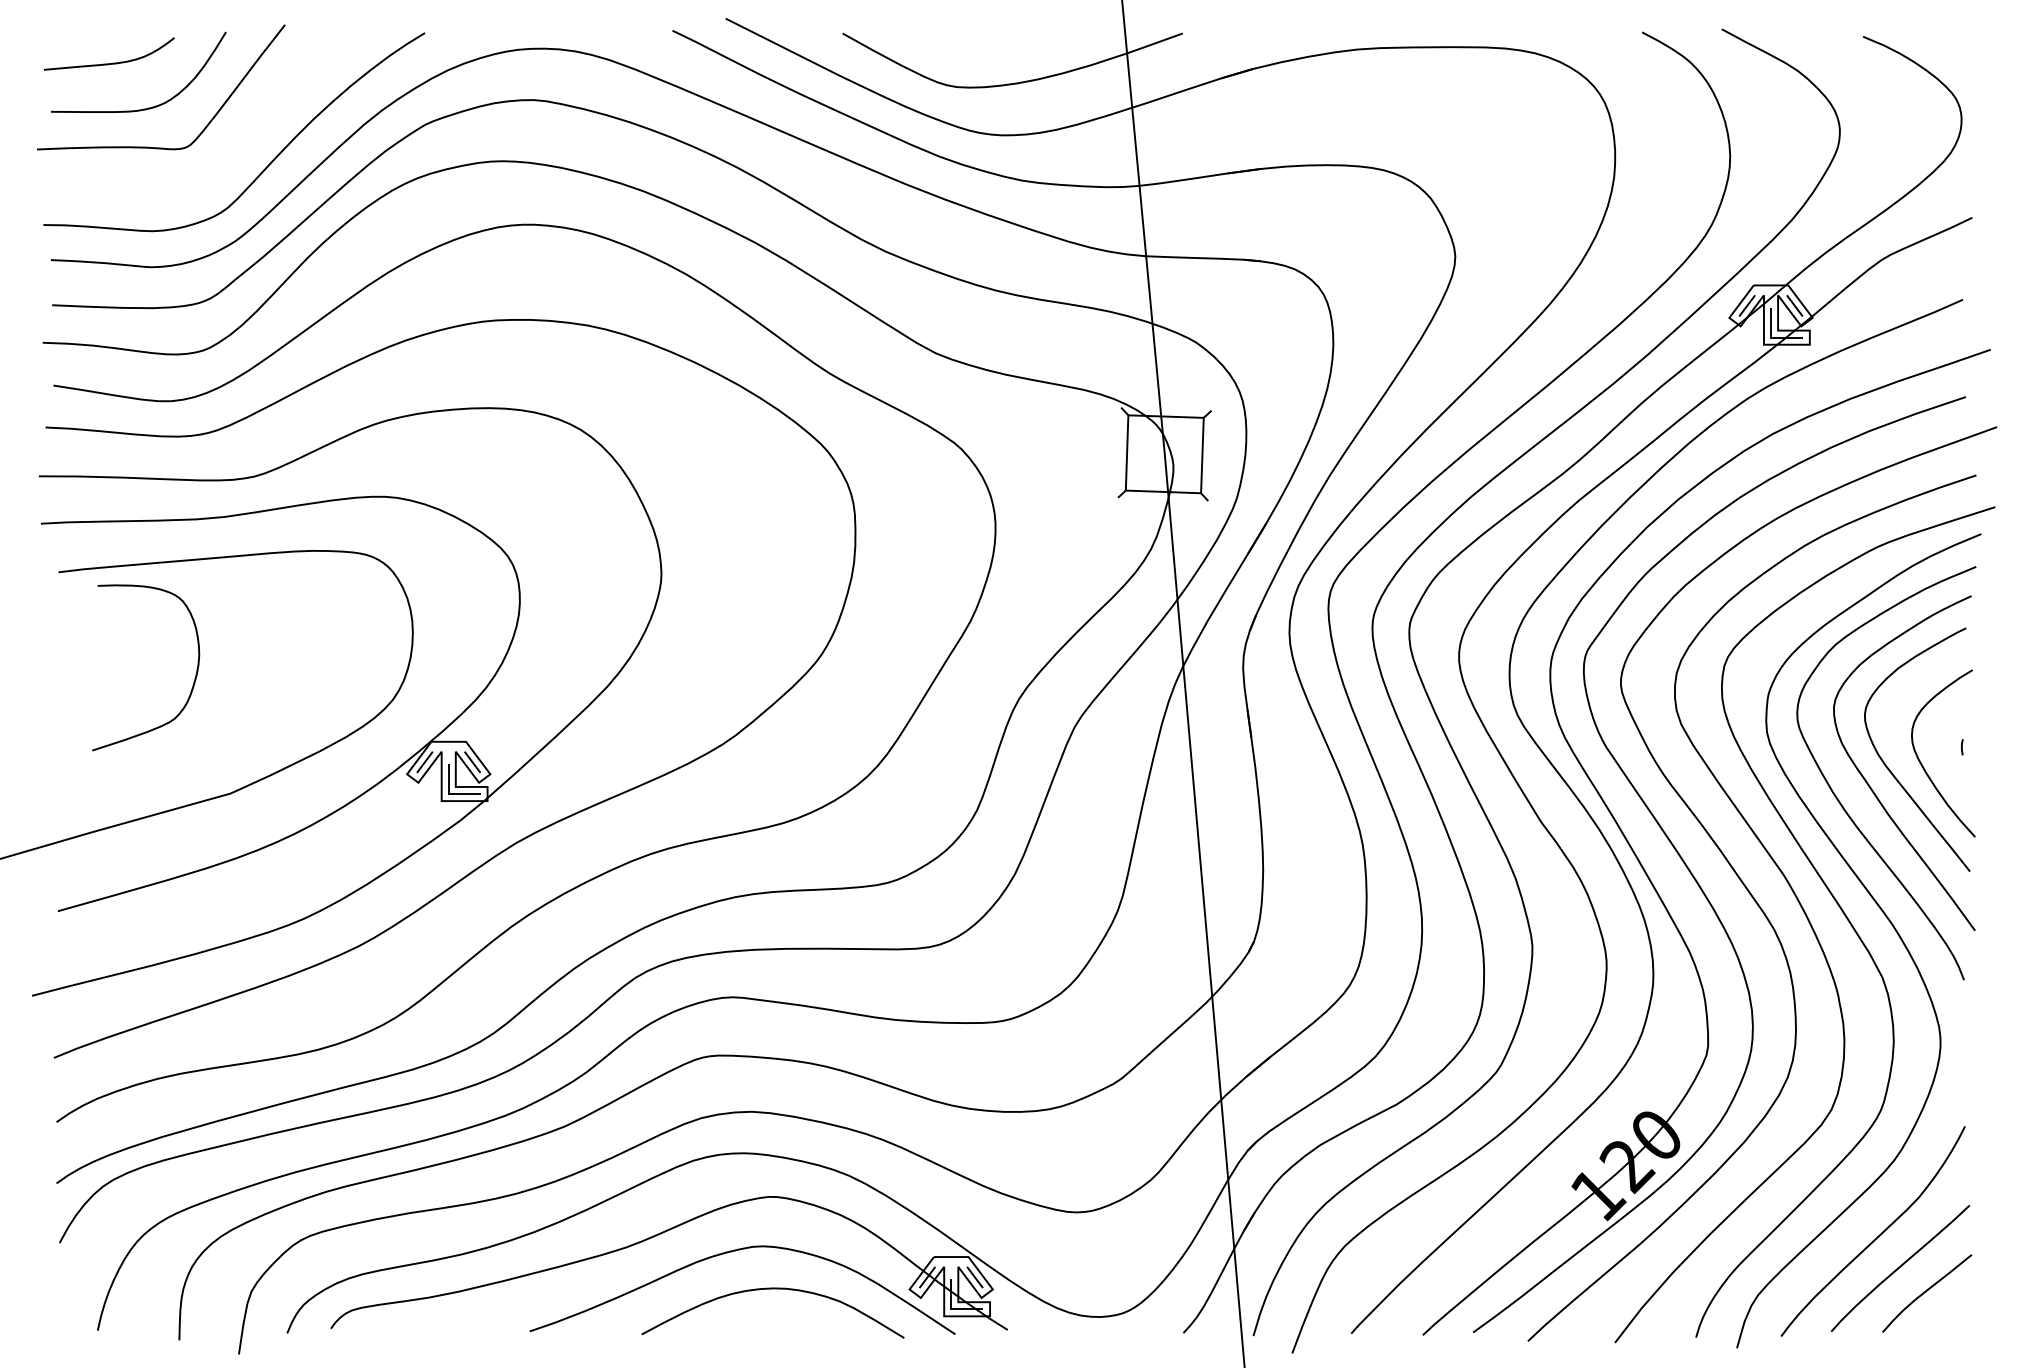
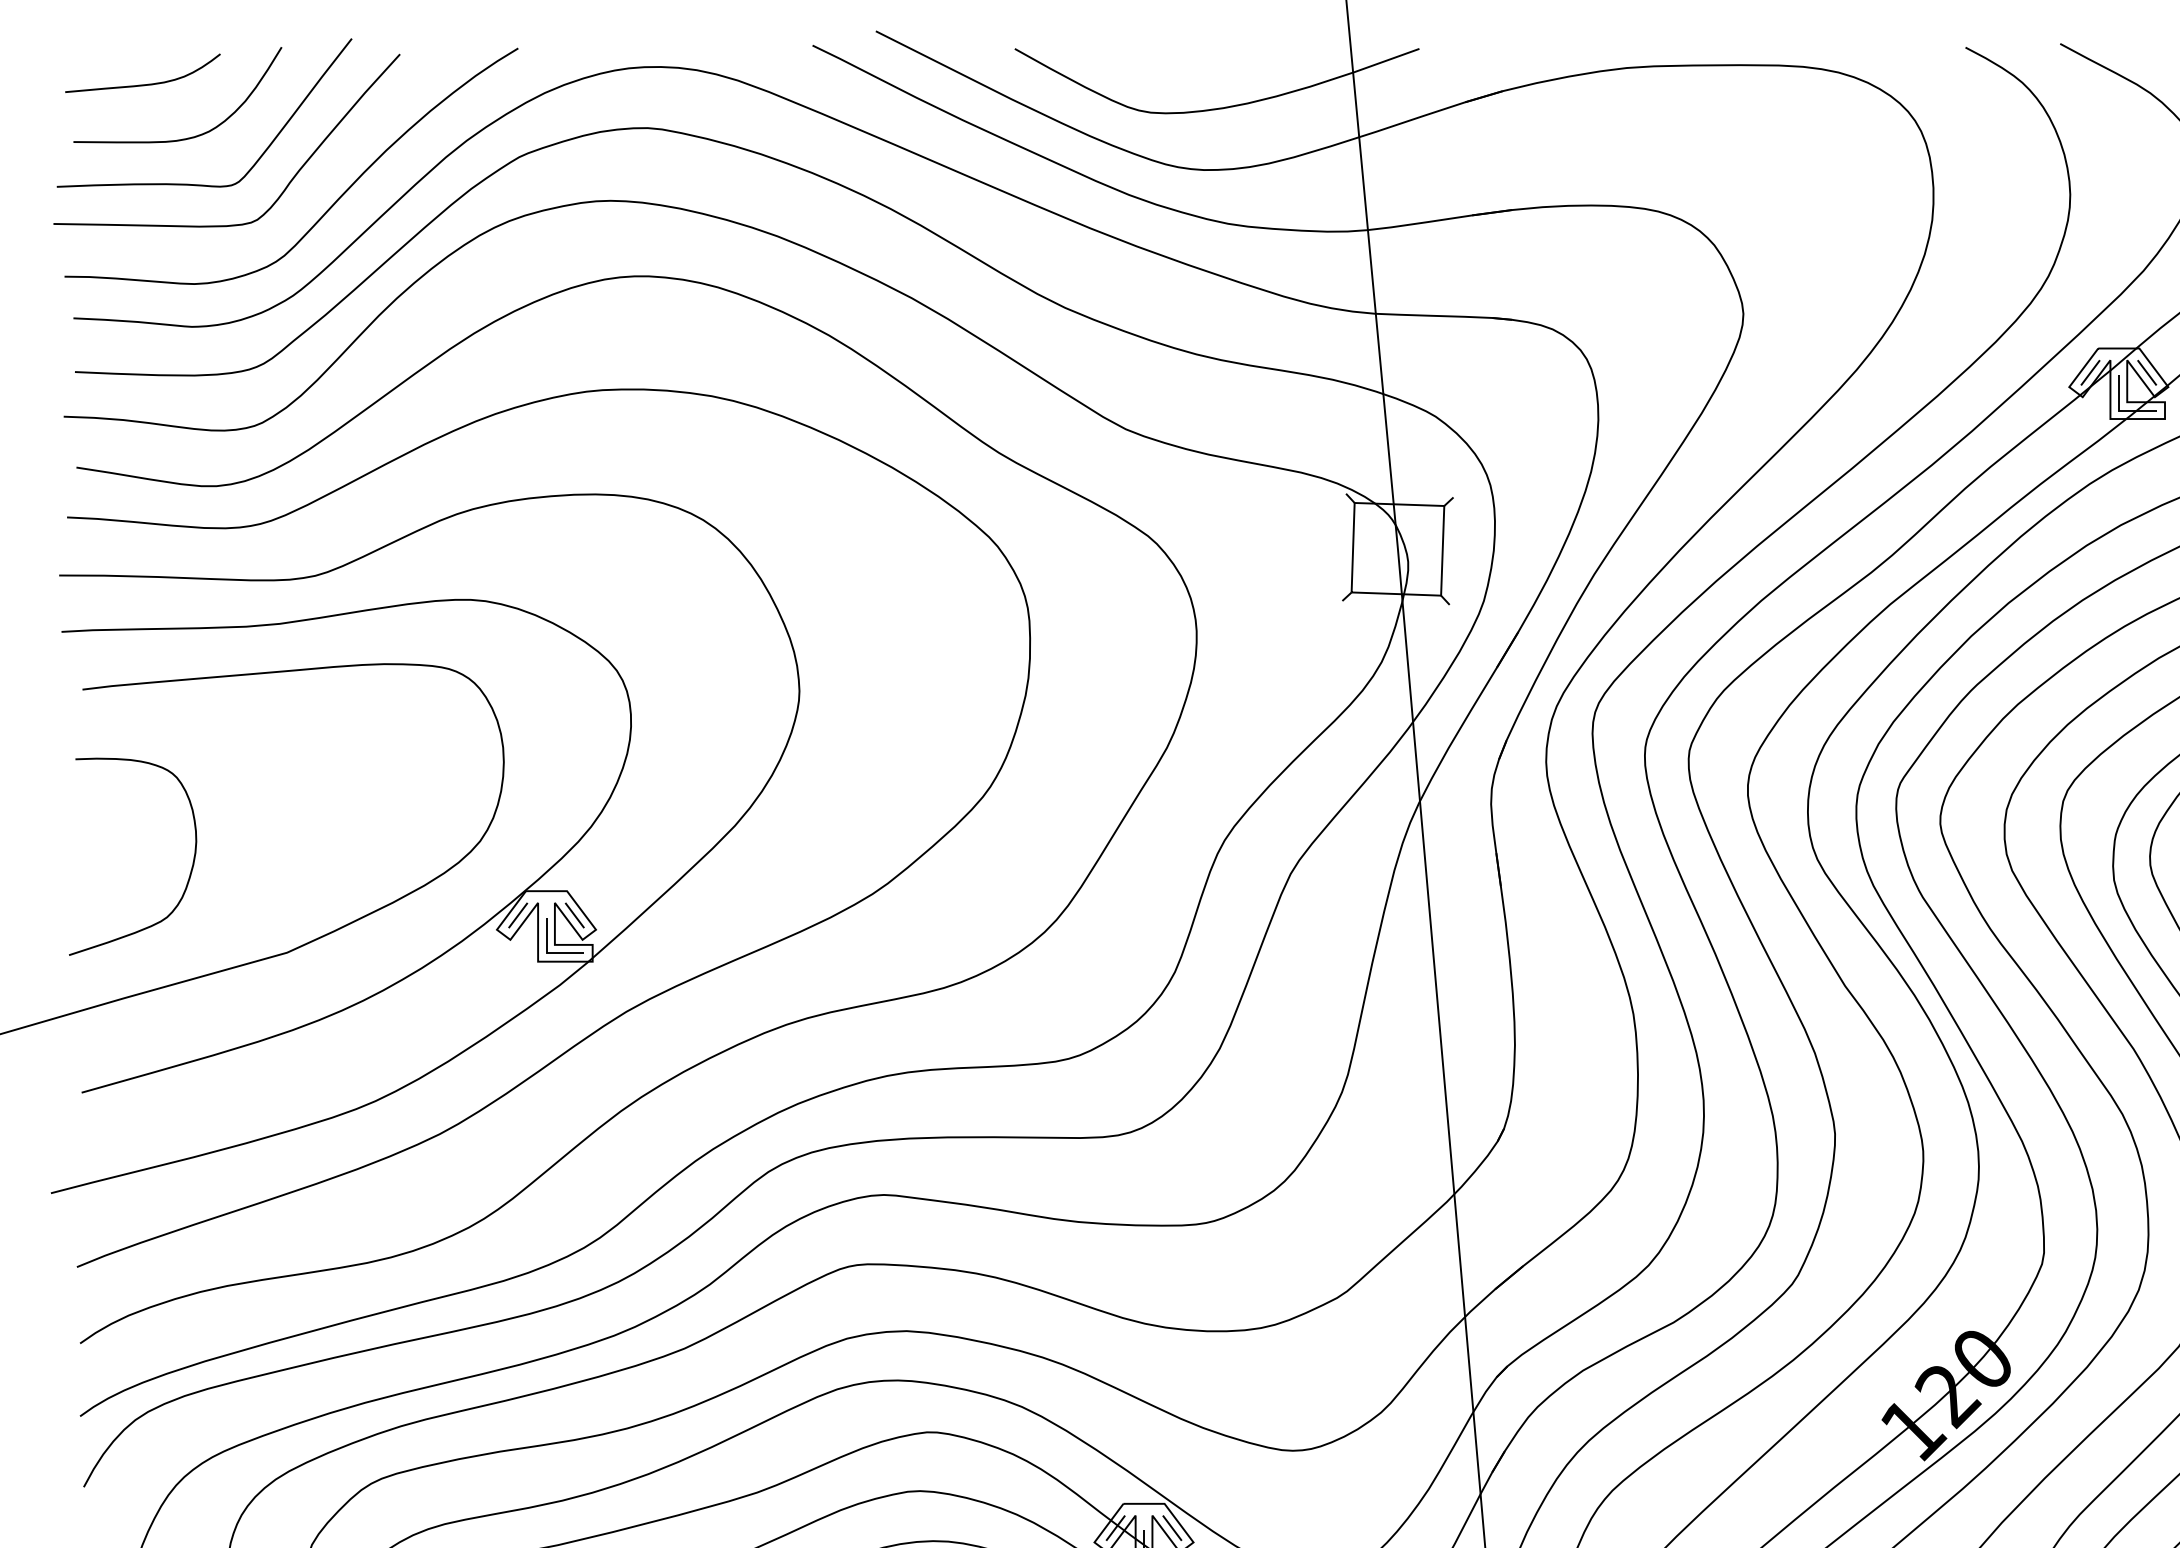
curve: (232, 144) -> (289, 180), added
curve: (193, 681) -> (189, 872), moved

